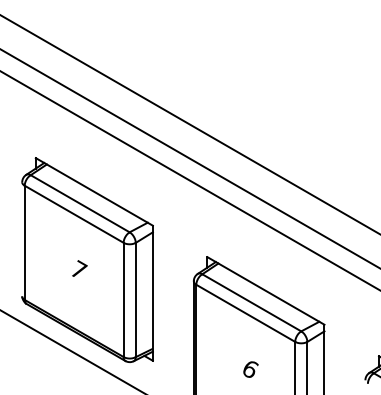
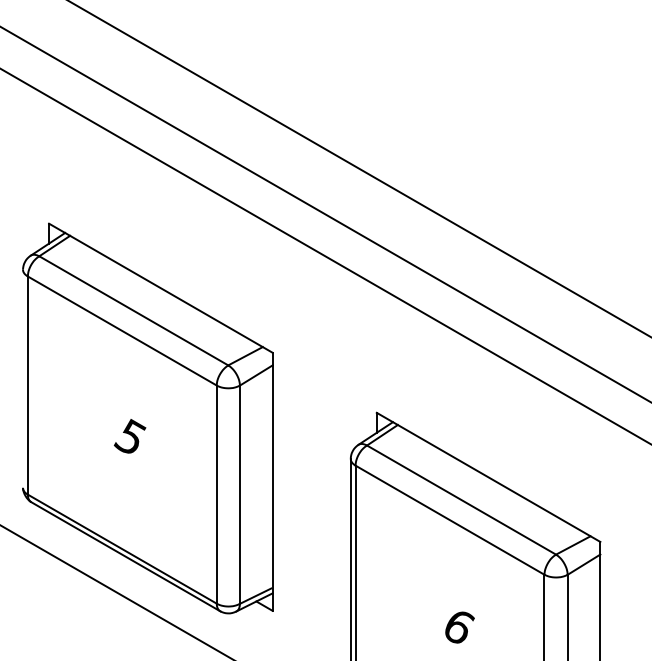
text: (78, 269) -> (130, 436), 7 -> 5

